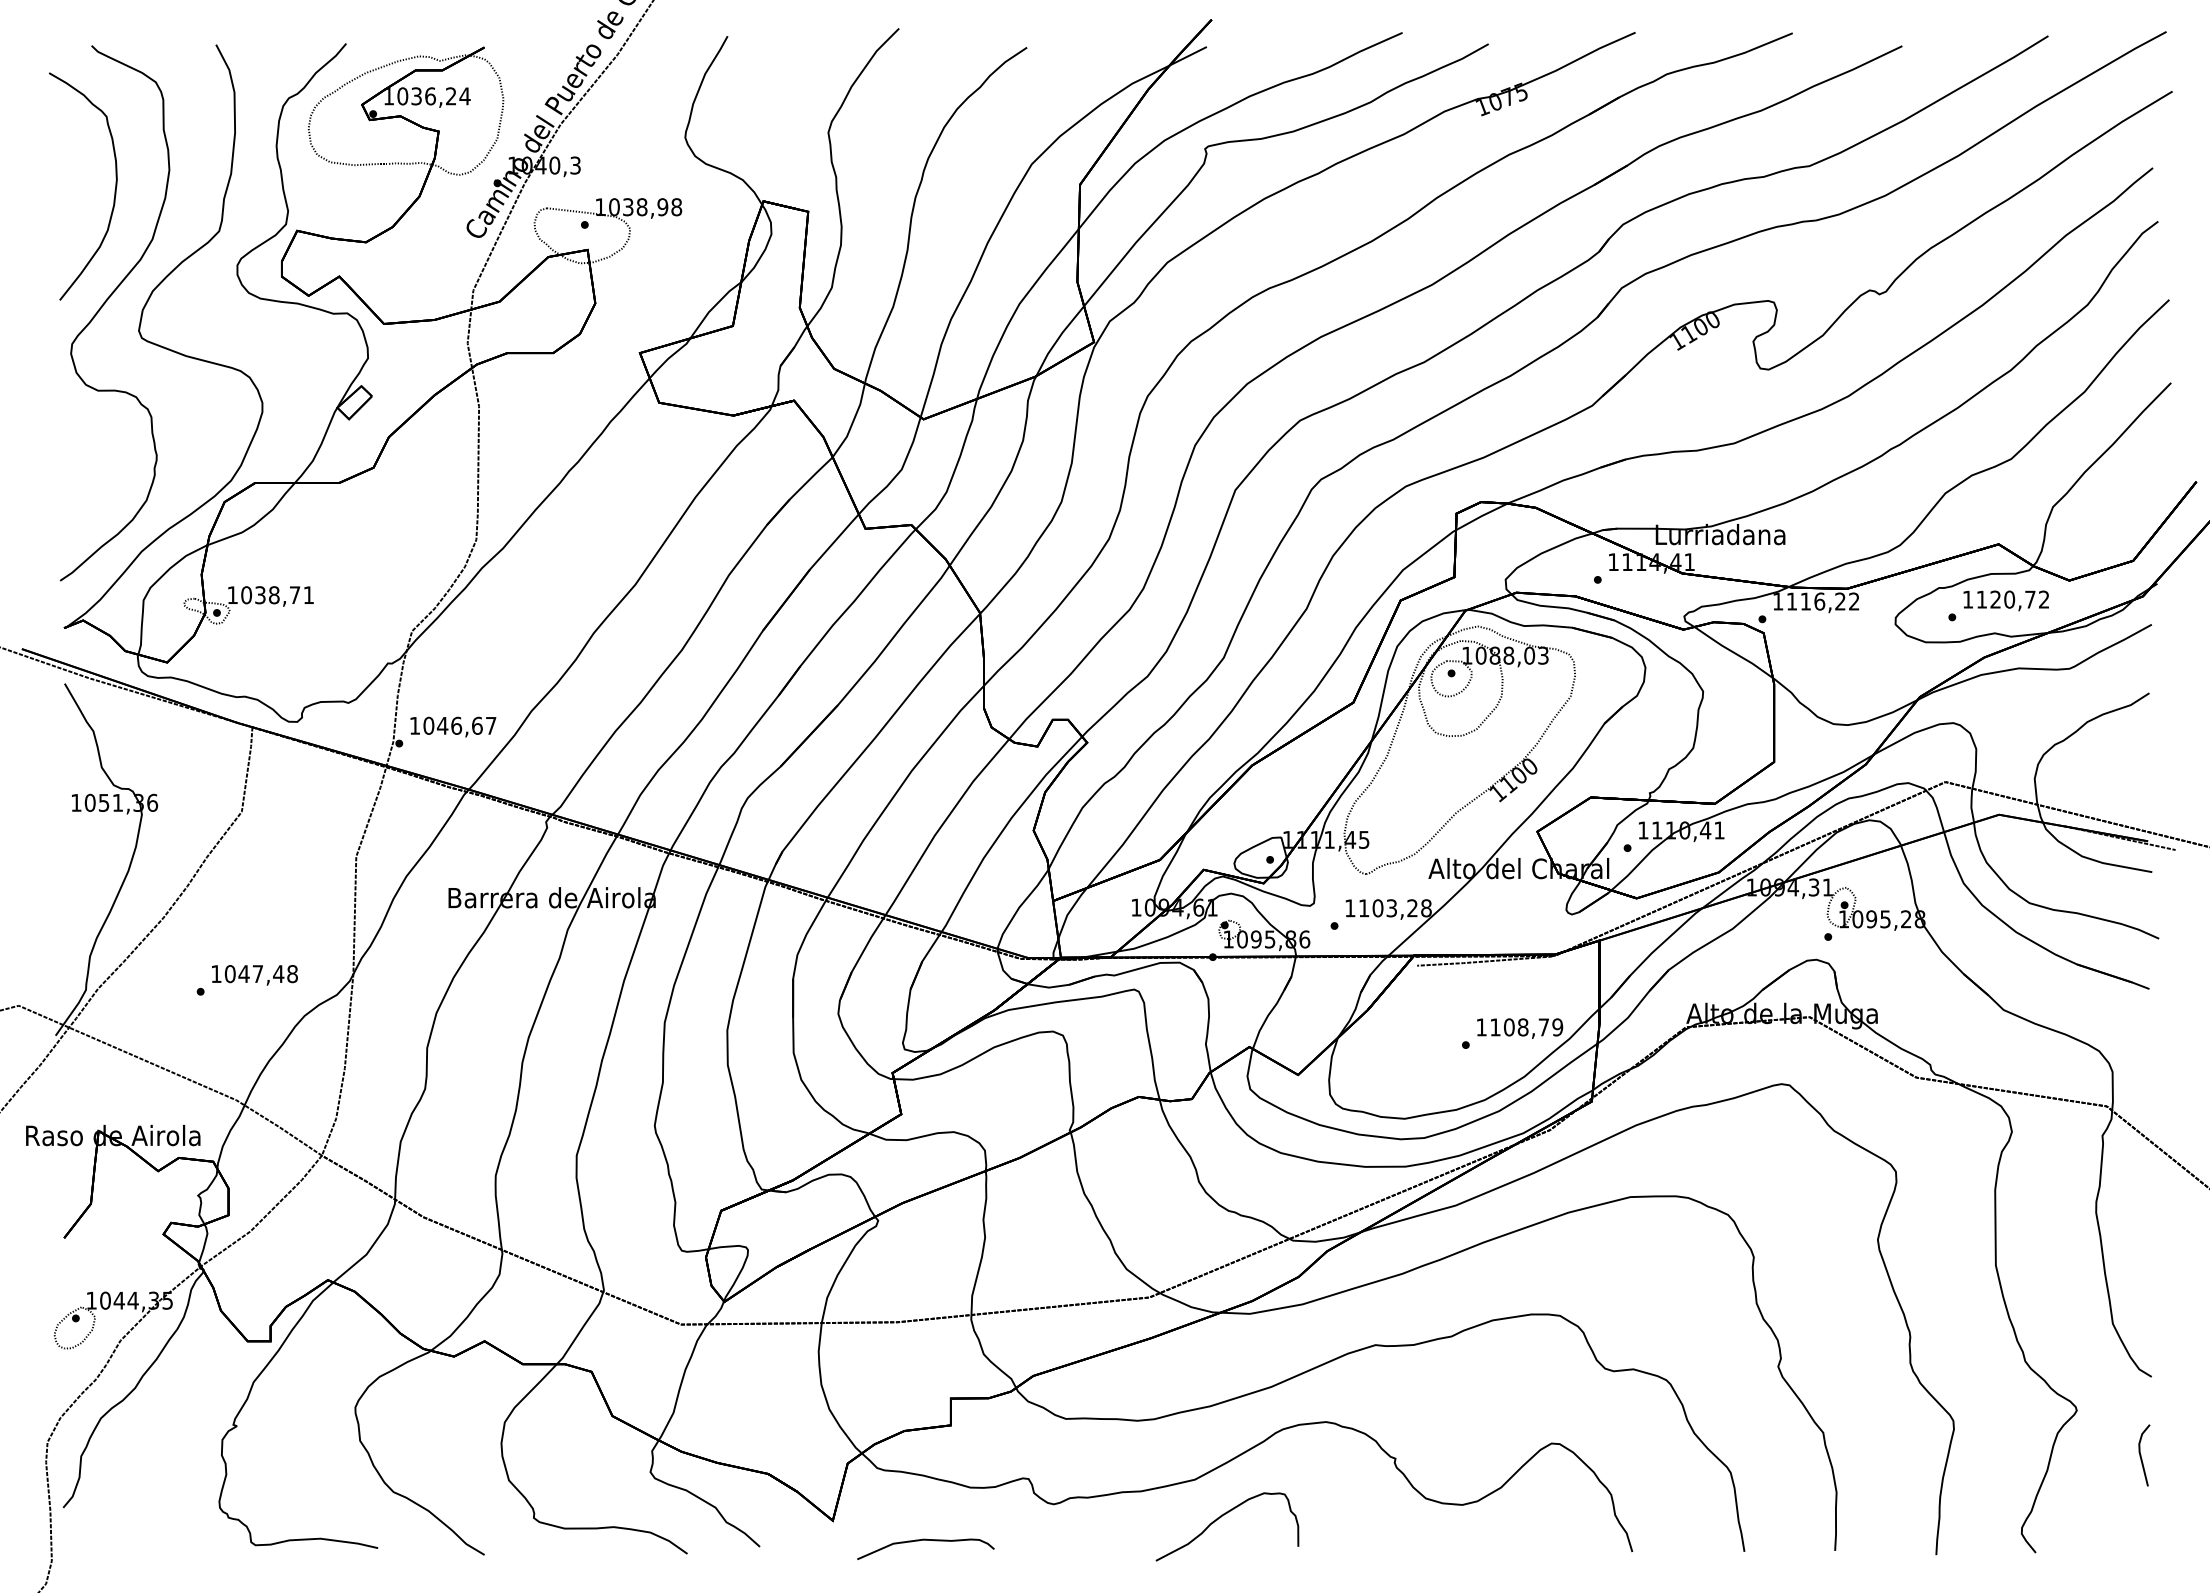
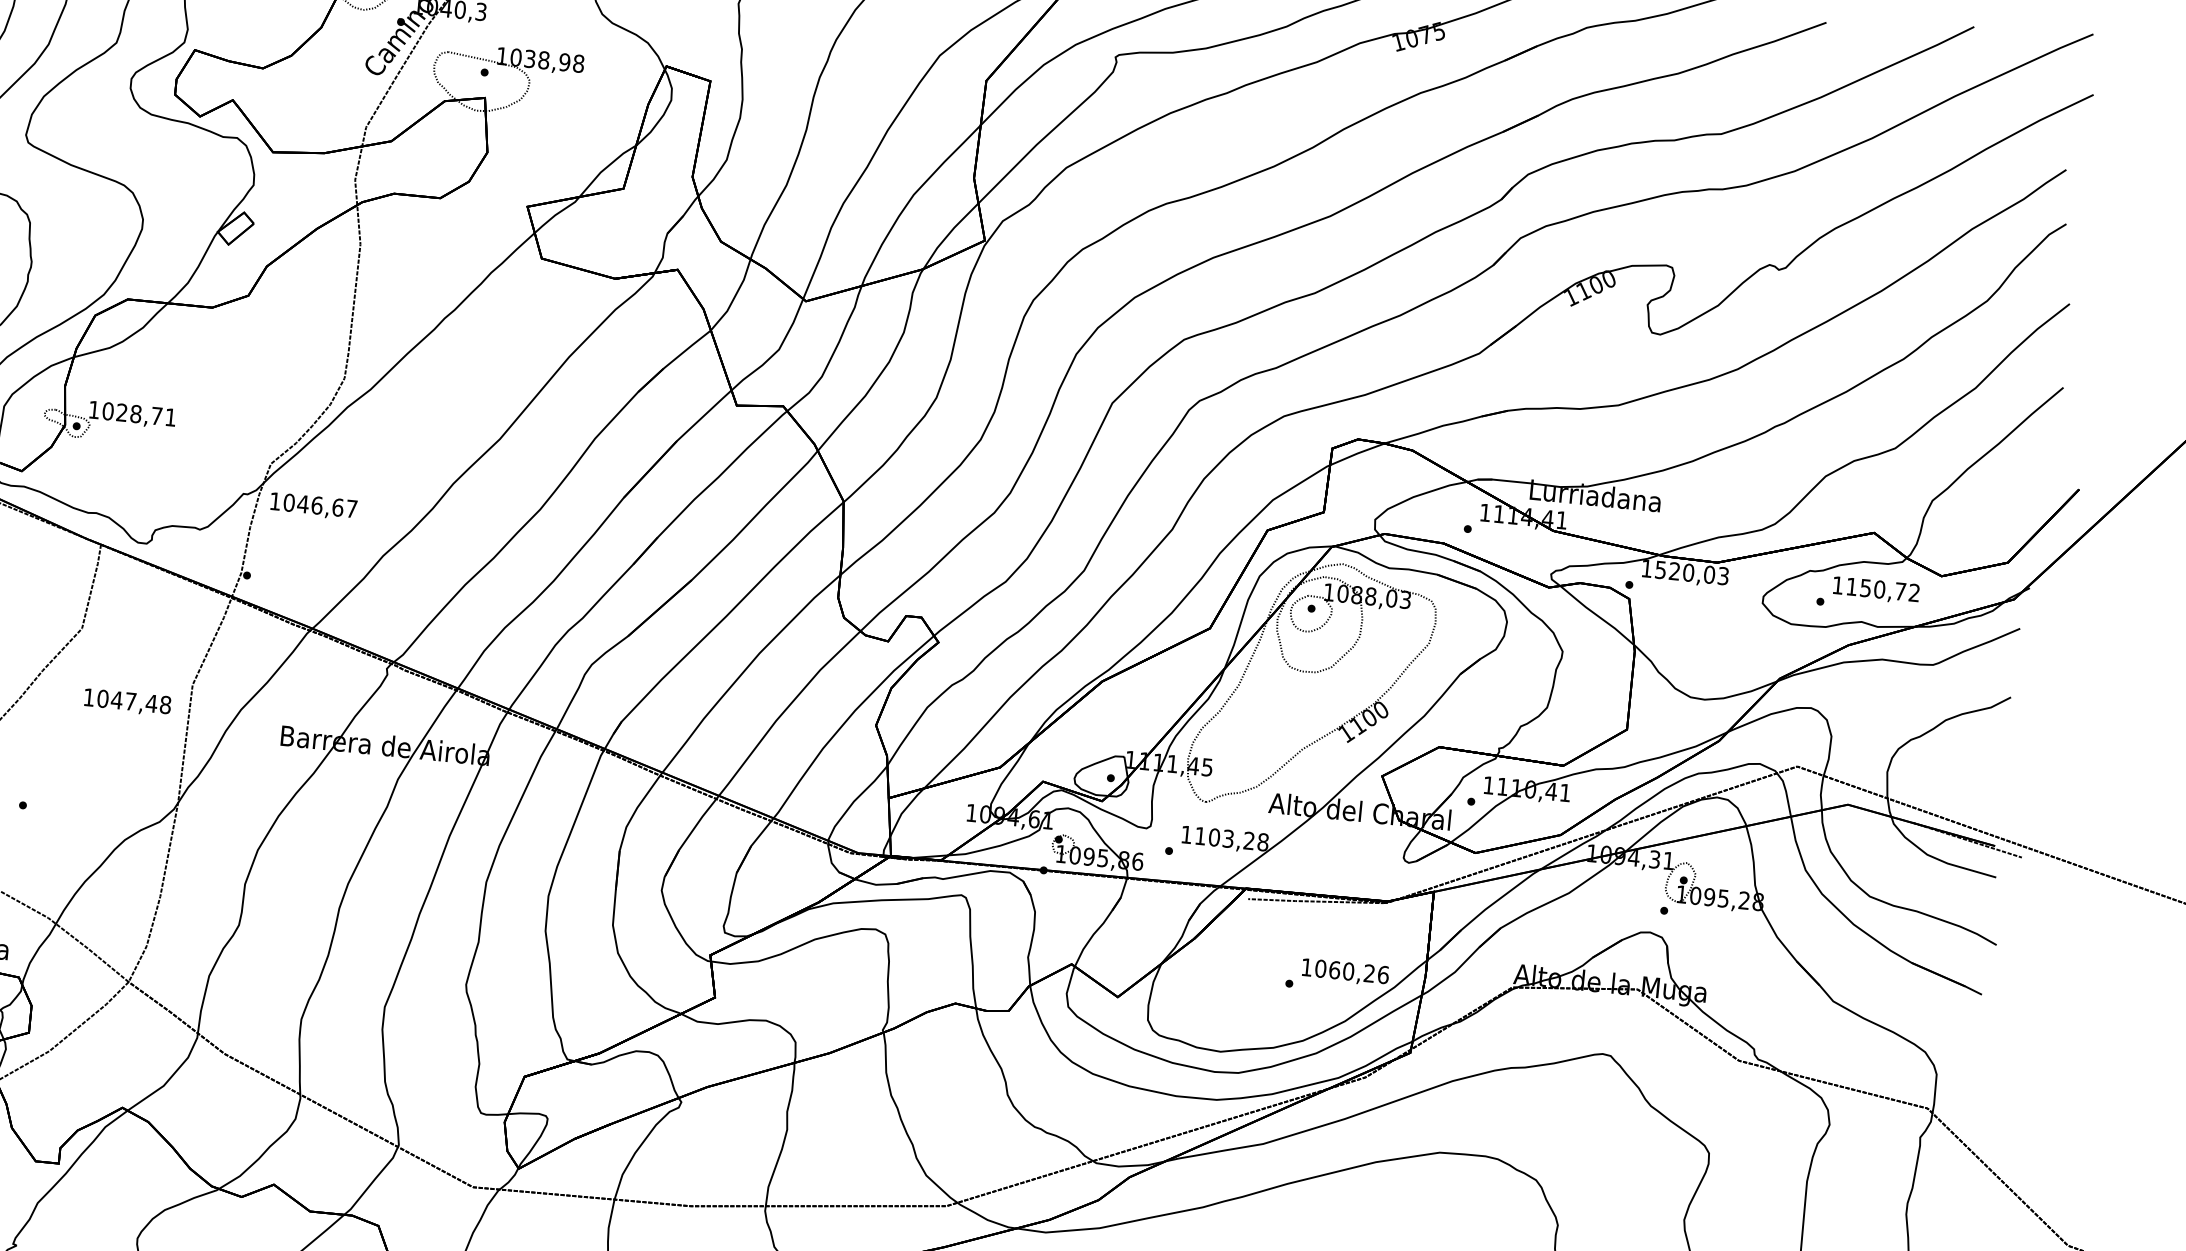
text: (260, 595) -> (122, 413), 1038,71 -> 1028,71
text: (1995, 599) -> (1865, 588), 1120,72 -> 1150,72
text: (1822, 601) -> (1691, 572), 1116,22 -> 1520,03
text: (453, 726) -> (313, 505), moved
text: (254, 975) -> (127, 702), moved
text: (1526, 1027) -> (1352, 971), 1108,79 -> 1060,26

